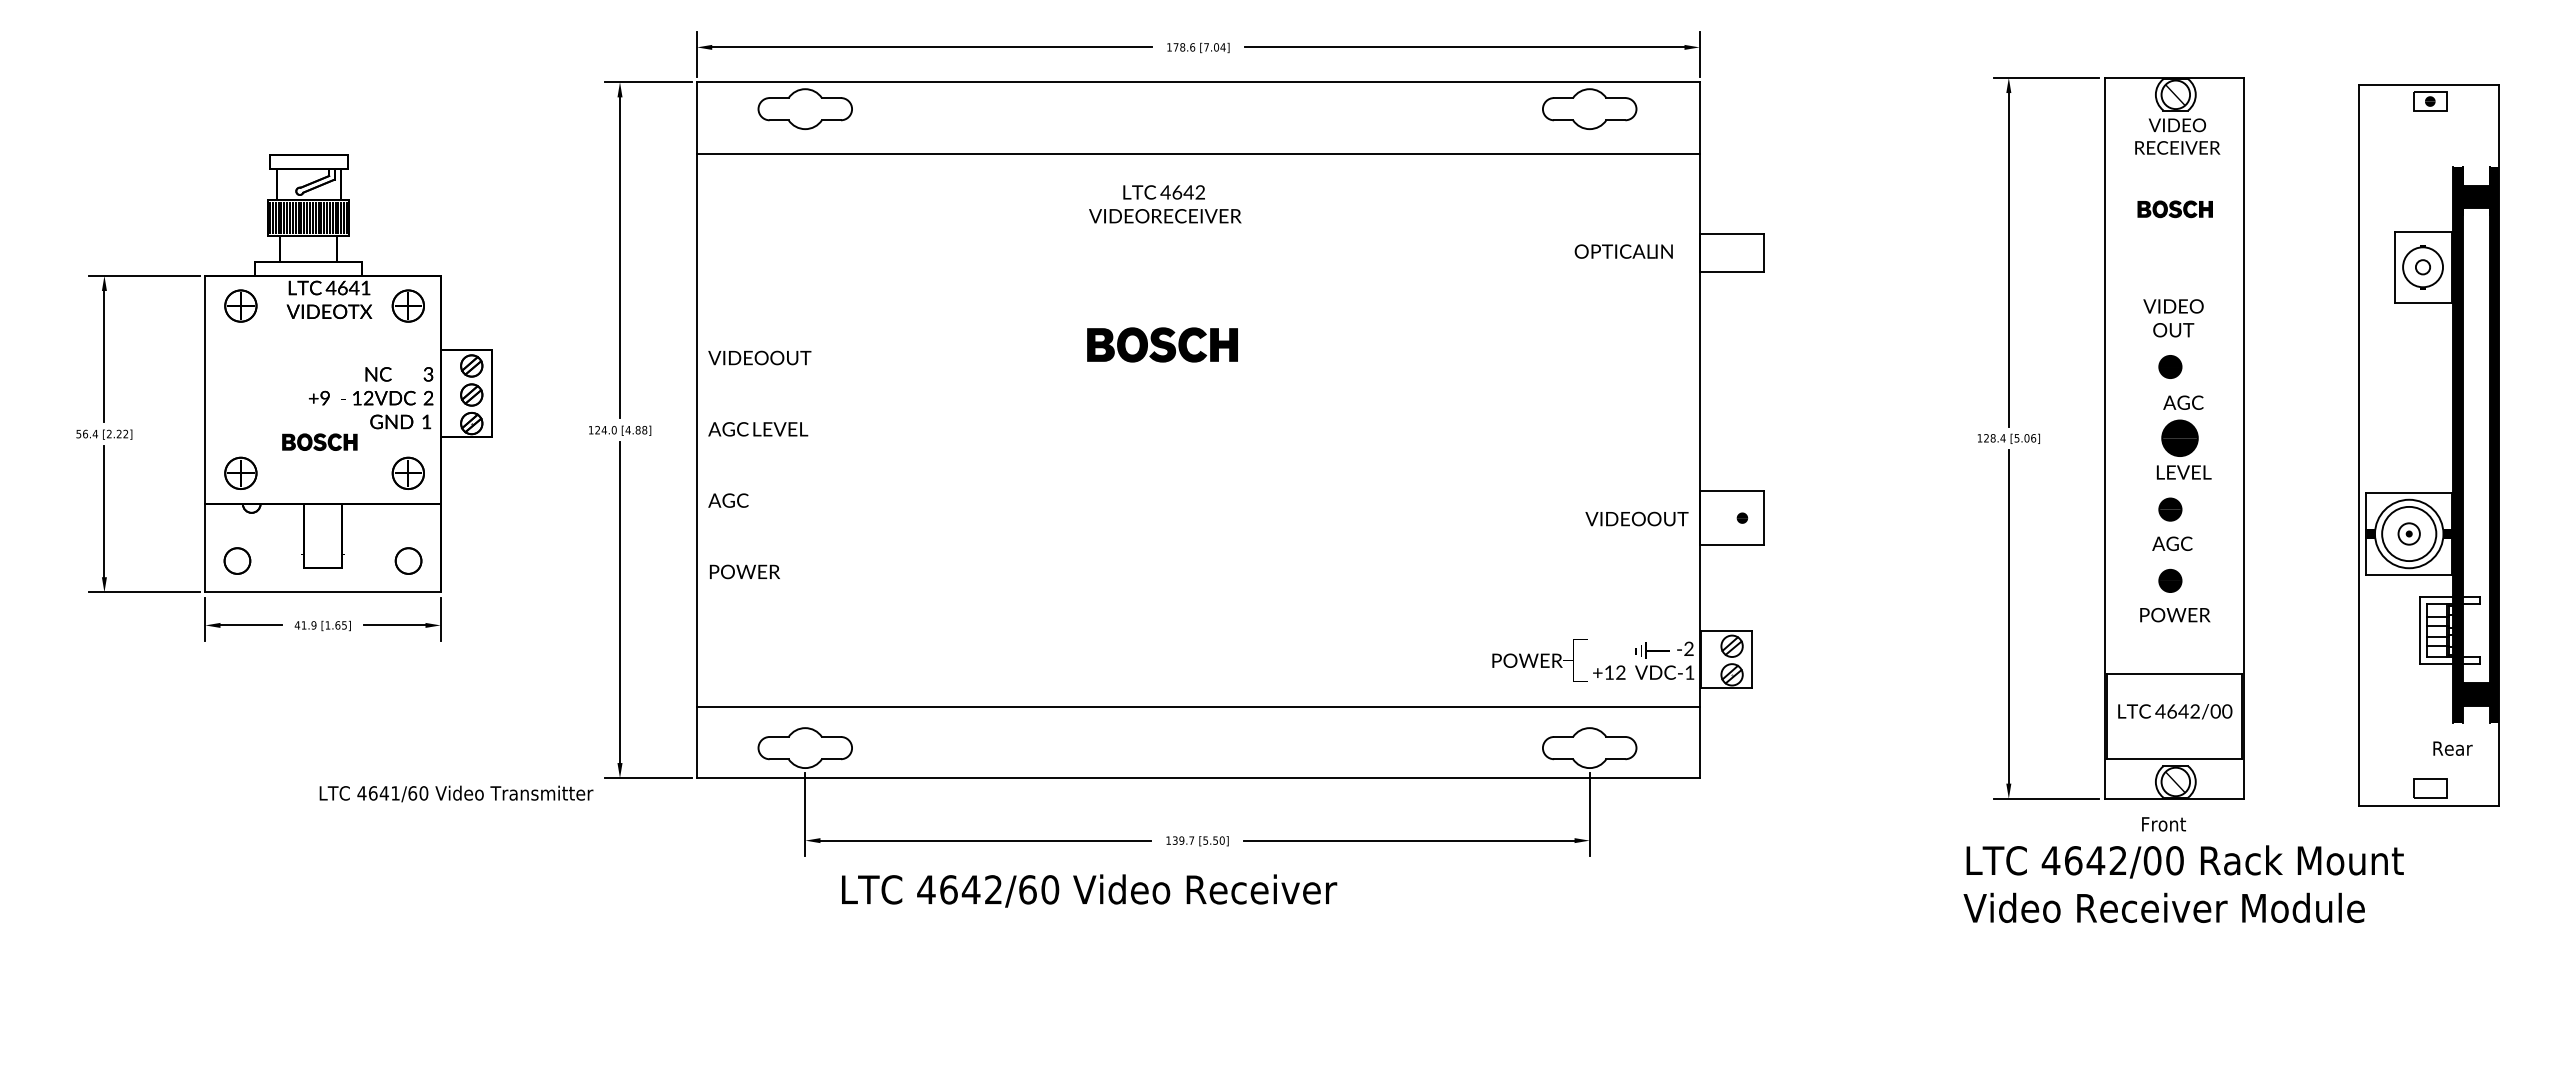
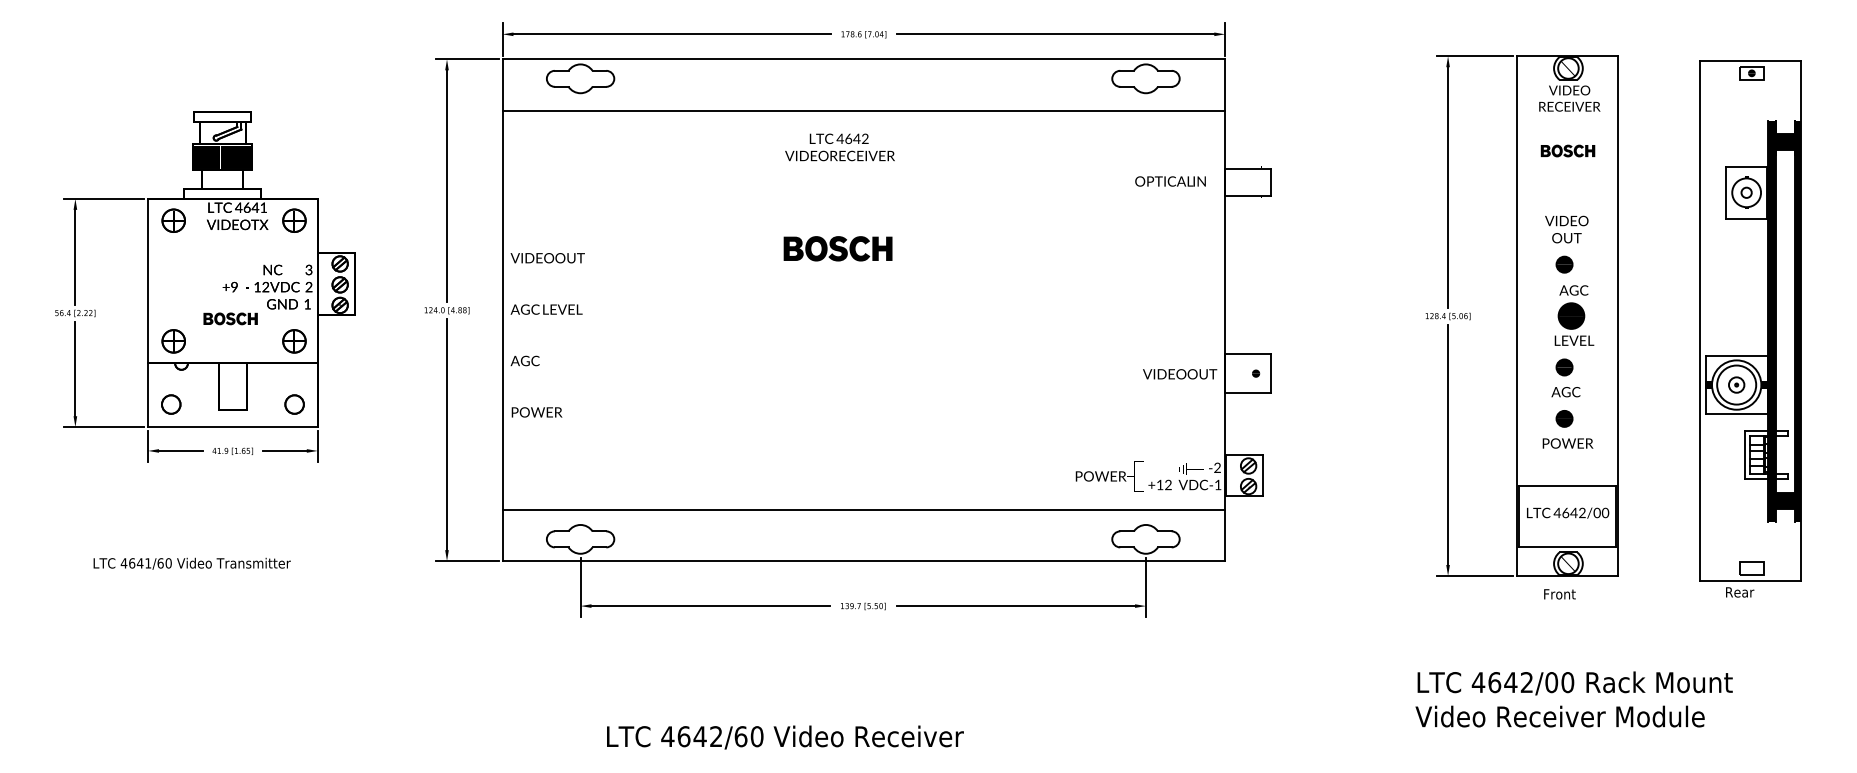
text: (2452, 748) -> (1739, 592), moved
text: (456, 793) -> (192, 563), moved
text: (2183, 883) -> (1573, 698), moved
text: (1089, 890) -> (785, 737), moved

